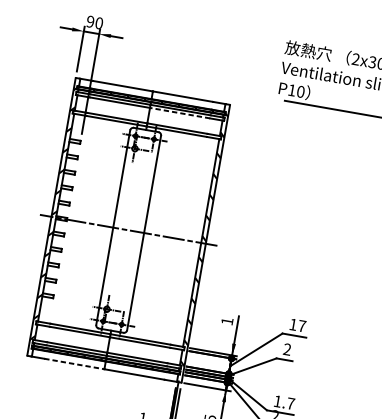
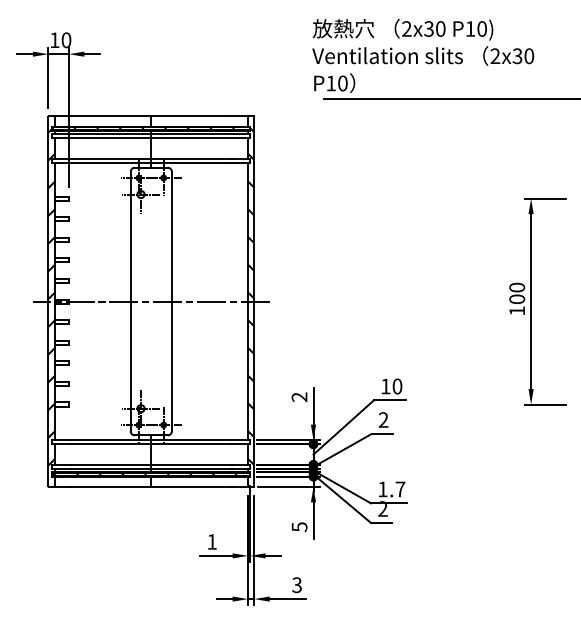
text: (90, 21) -> (54, 40), 90 -> 10
line: (179, 113) -> (190, 138), dashed -> solid
text: (227, 321) -> (299, 397), 1 -> 2
text: (302, 326) -> (397, 386), 17 -> 10
line: (74, 363) -> (111, 486), dashed -> solid

